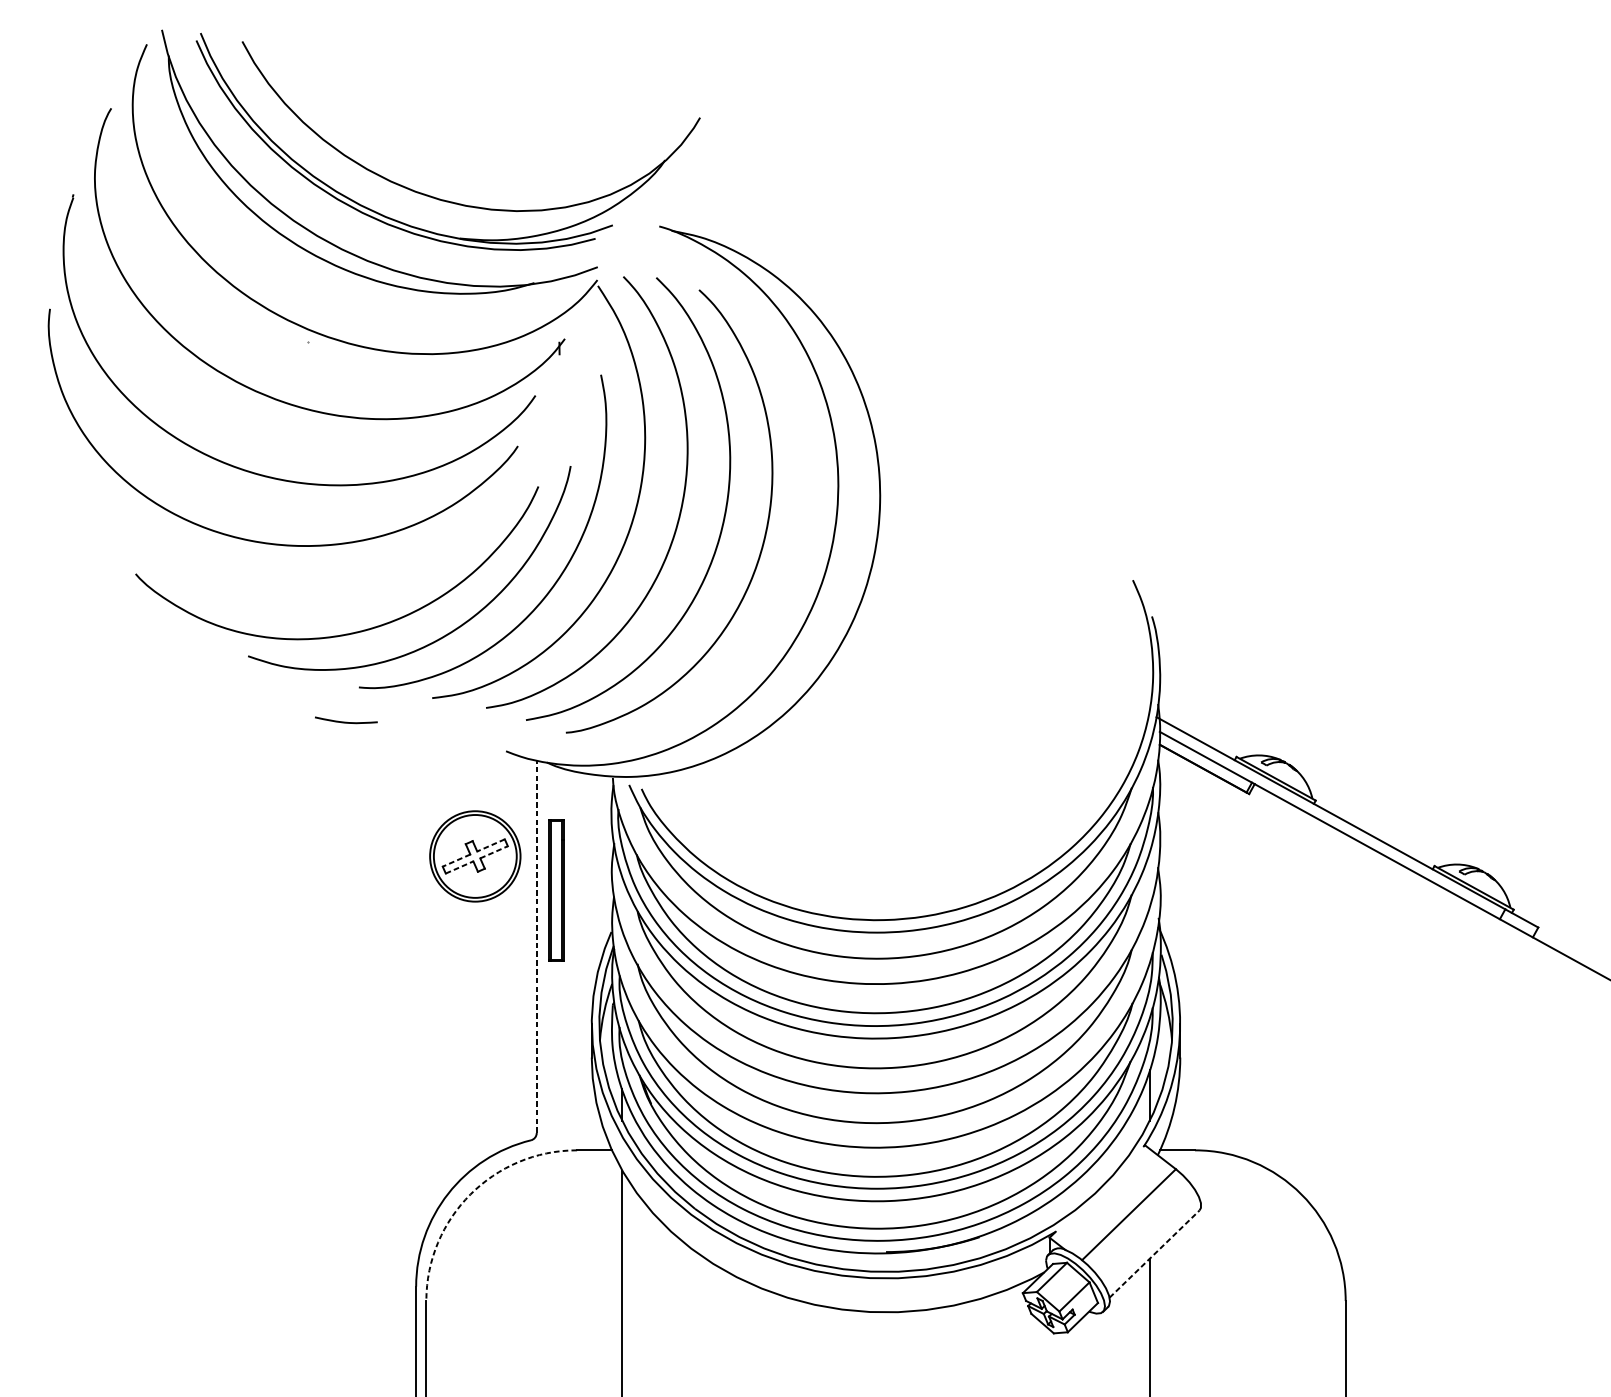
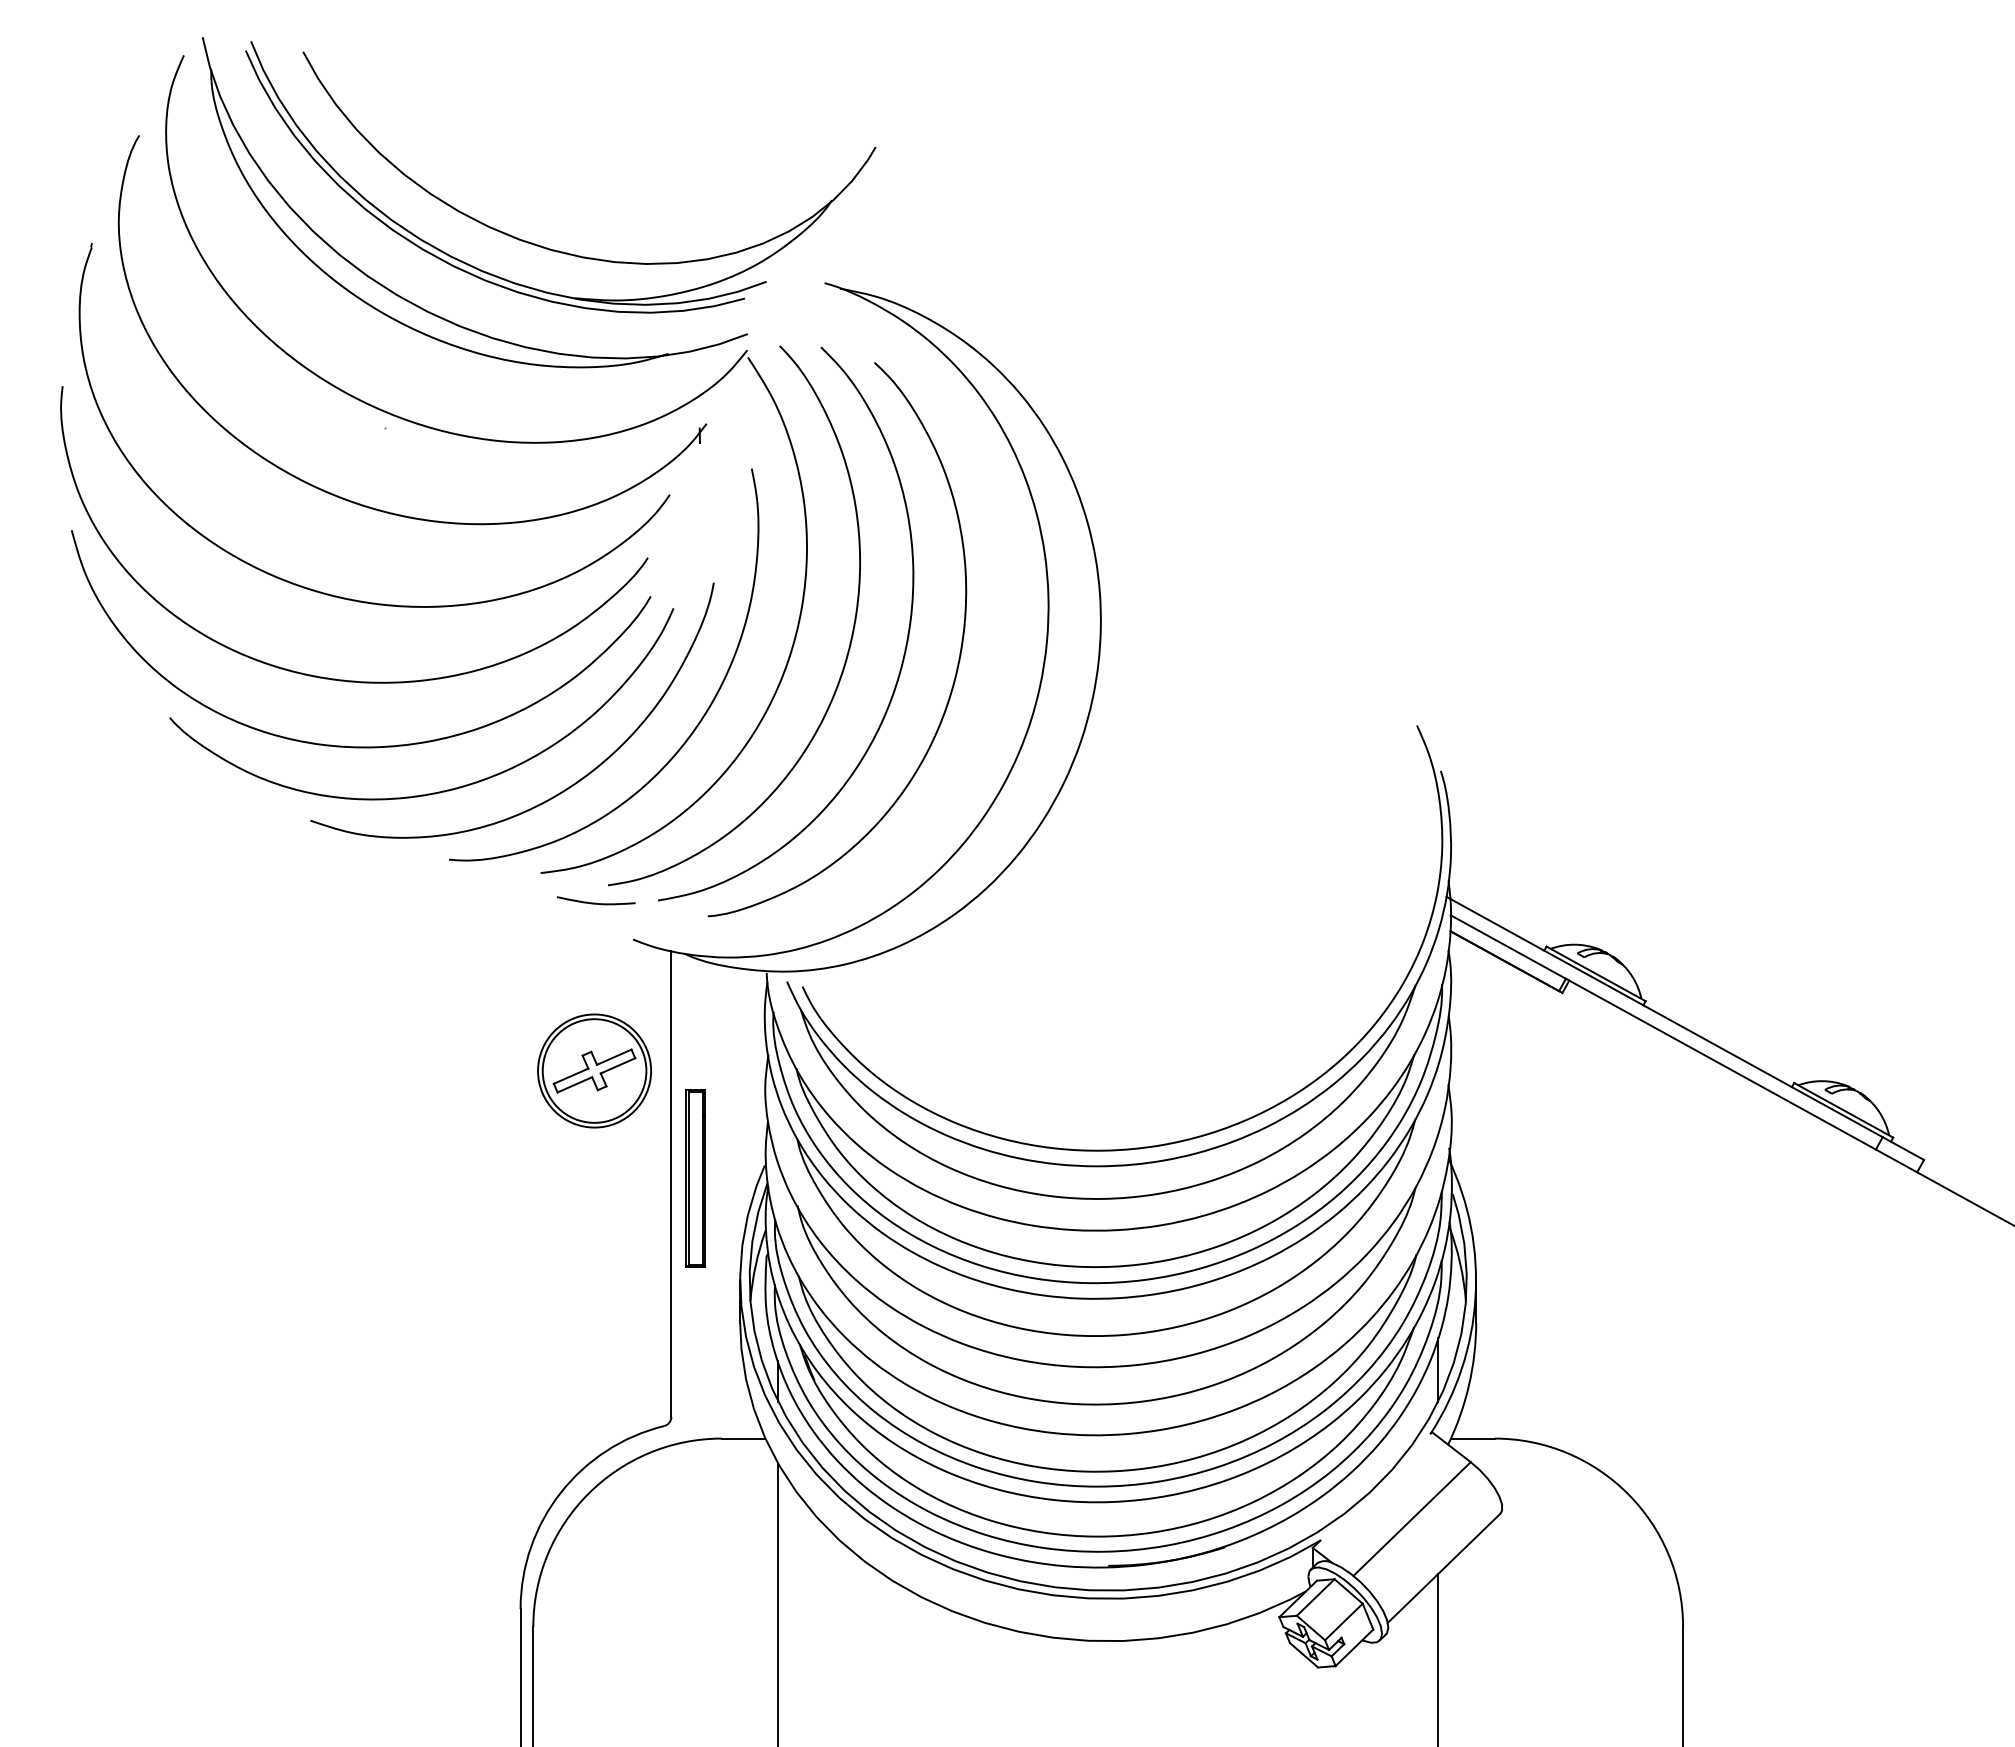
curve: (288, 596) -> (361, 746), added
curve: (345, 721) -> (595, 902), moved
line: (491, 845) -> (614, 1057), dashed -> solid
line: (494, 852) -> (618, 1065), dashed -> solid
line: (456, 860) -> (571, 1076), dashed -> solid
line: (459, 867) -> (574, 1084), dashed -> solid
part: (556, 890) -> (695, 1178), moved
line: (536, 946) -> (671, 1183), dashed -> solid
arc: (470, 1194) -> (588, 1493), dashed -> solid
line: (1154, 1254) -> (1444, 1568), dashed -> solid

